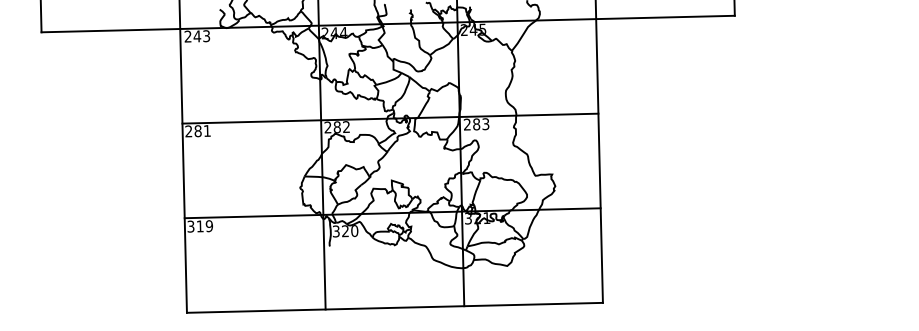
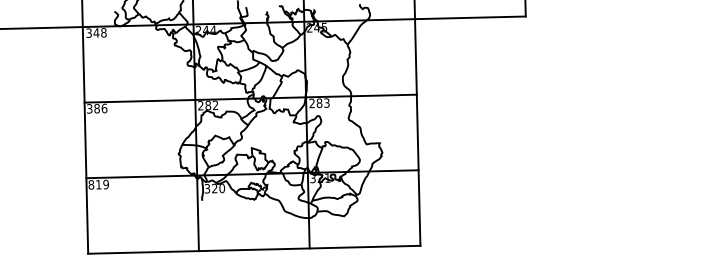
text: (197, 36) -> (96, 33), 243 -> 348
text: (198, 130) -> (97, 108), 281 -> 386
text: (190, 226) -> (91, 184), 319 -> 819

